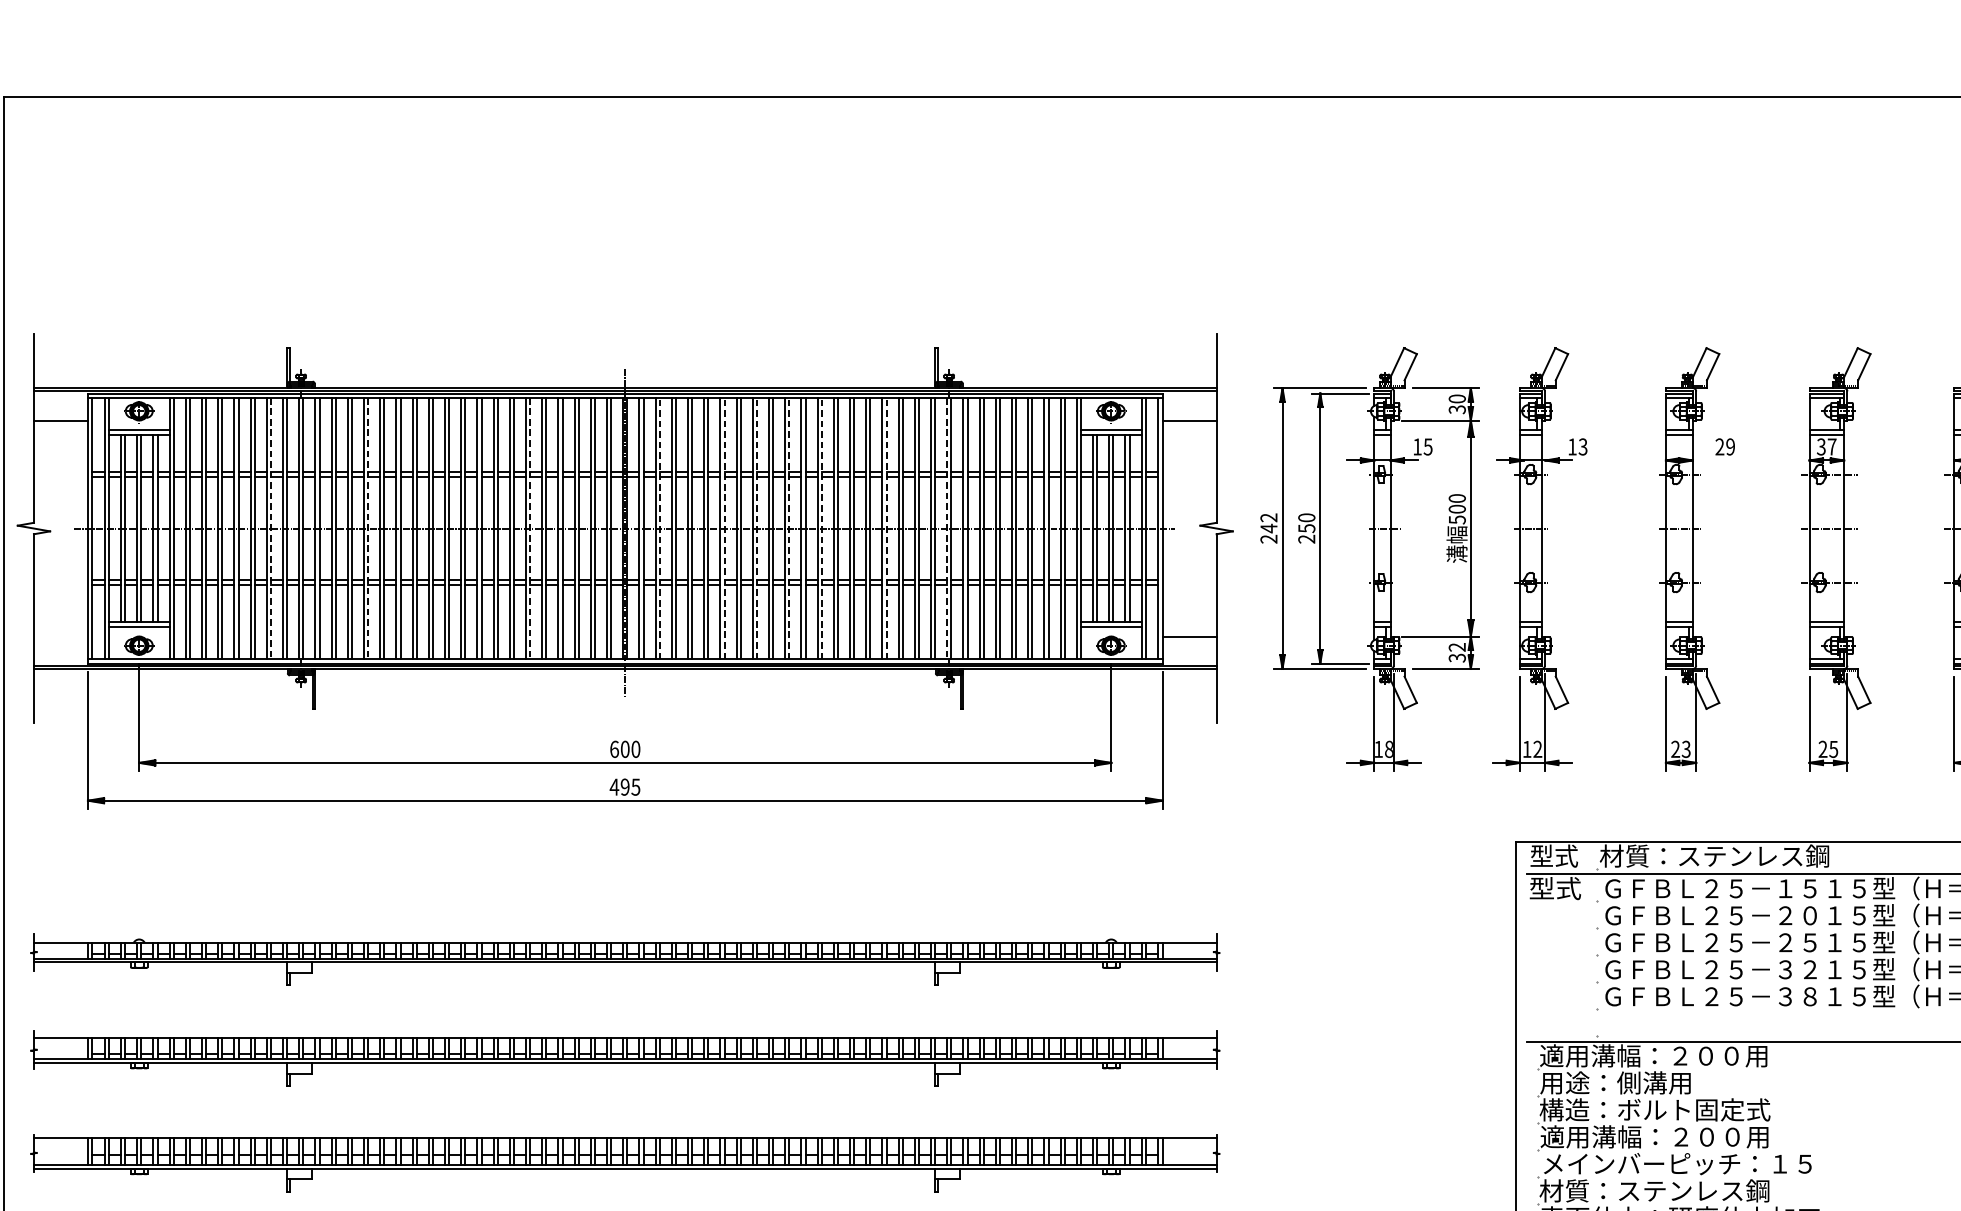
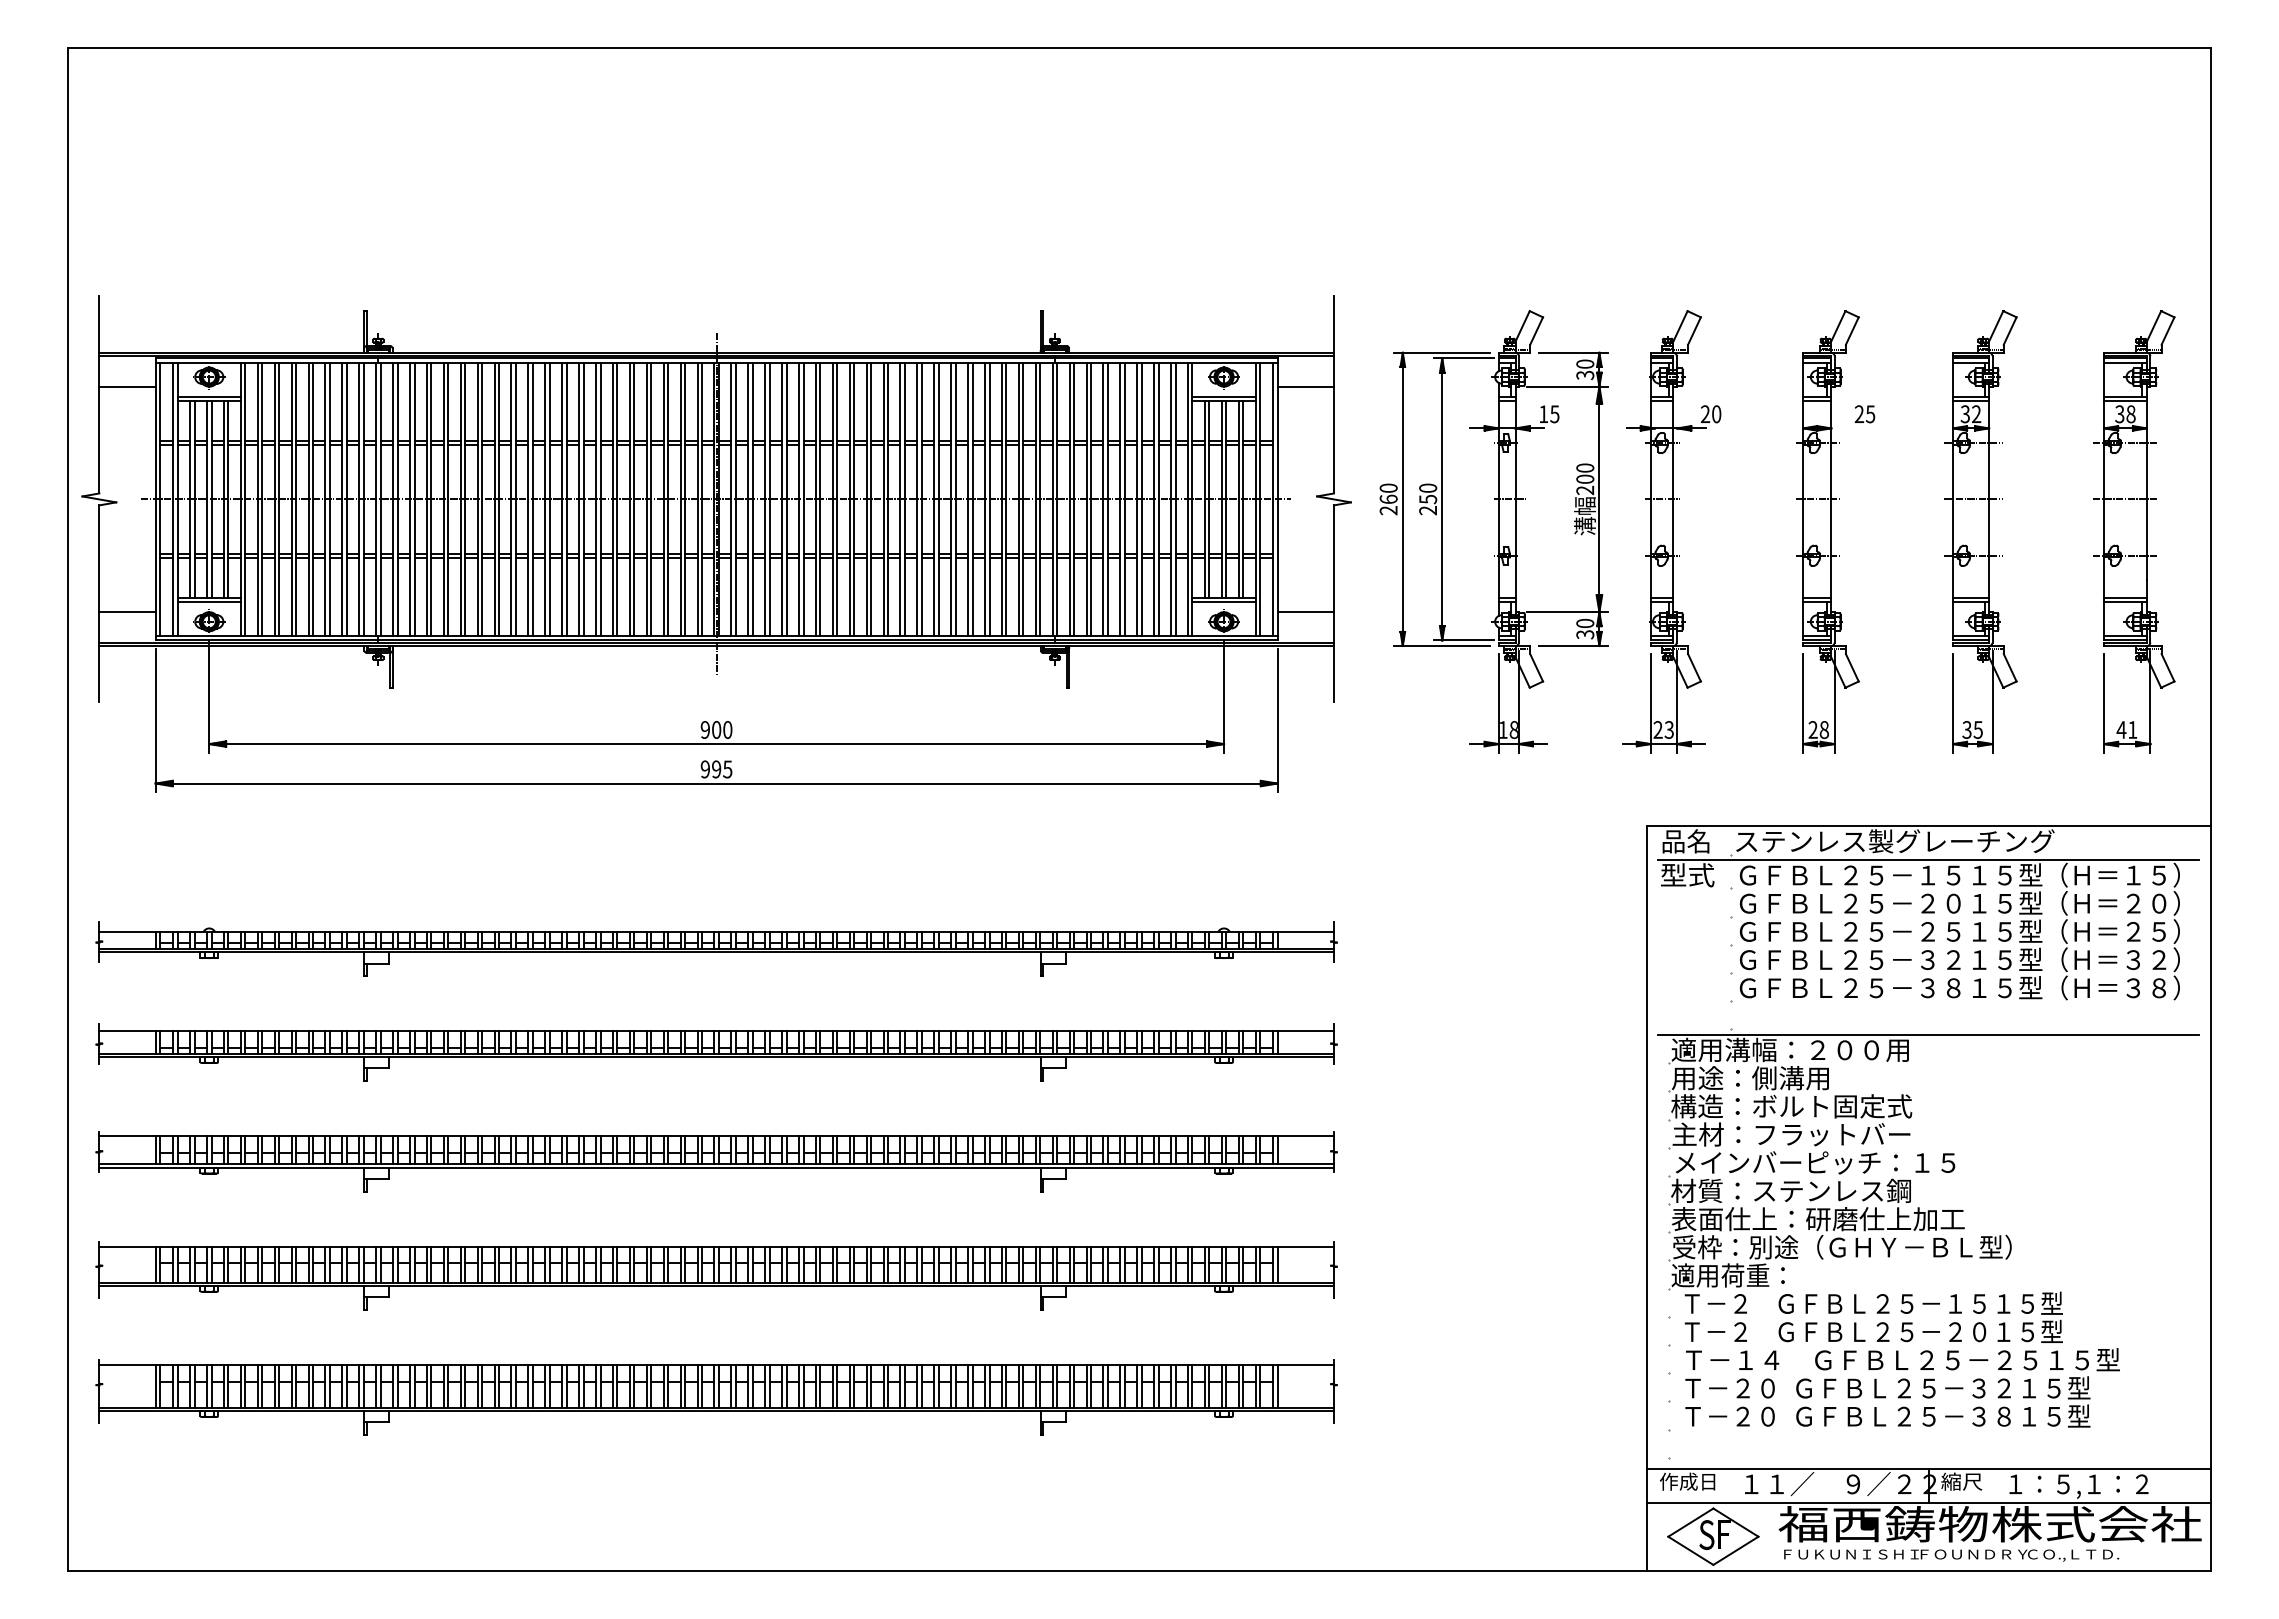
text: (1832, 446) -> (1976, 413), 37 -> 32
text: (1577, 447) -> (1710, 414), 13 -> 20
text: (1730, 447) -> (1870, 414), 29 -> 25
text: (1457, 519) -> (1585, 490), 500 -> 200
text: (1268, 522) -> (1388, 493), 242 -> 260
line: (659, 527) -> (752, 498), dashed -> solid
line: (724, 527) -> (820, 498), dashed -> solid
line: (757, 527) -> (854, 498), dashed -> solid
line: (789, 527) -> (888, 498), dashed -> solid
line: (821, 527) -> (921, 498), dashed -> solid
line: (886, 527) -> (989, 498), dashed -> solid
line: (270, 528) -> (346, 499), dashed -> solid
line: (368, 528) -> (448, 499), dashed -> solid
line: (530, 528) -> (617, 499), dashed -> solid
line: (946, 528) -> (1052, 499), dashed -> solid
line: (60, 636) -> (127, 612), added
text: (1457, 647) -> (1585, 623), 32 -> 30
text: (614, 748) -> (705, 729), 600 -> 900
text: (1532, 748) -> (1663, 729), 12 -> 23
text: (1686, 748) -> (1824, 729), 23 -> 28
text: (1822, 748) -> (1966, 729), 25 -> 35
text: (614, 787) -> (705, 769), 495 -> 995
text: (1554, 856) -> (1686, 841), 型式 -> 品名
text: (1753, 856) -> (1894, 841), 材質：ステンレス鋼 -> ステンレス製グレーチング
text: (1654, 1136) -> (1791, 1134), 適用溝幅：２００用 -> 主材：フラットバー

